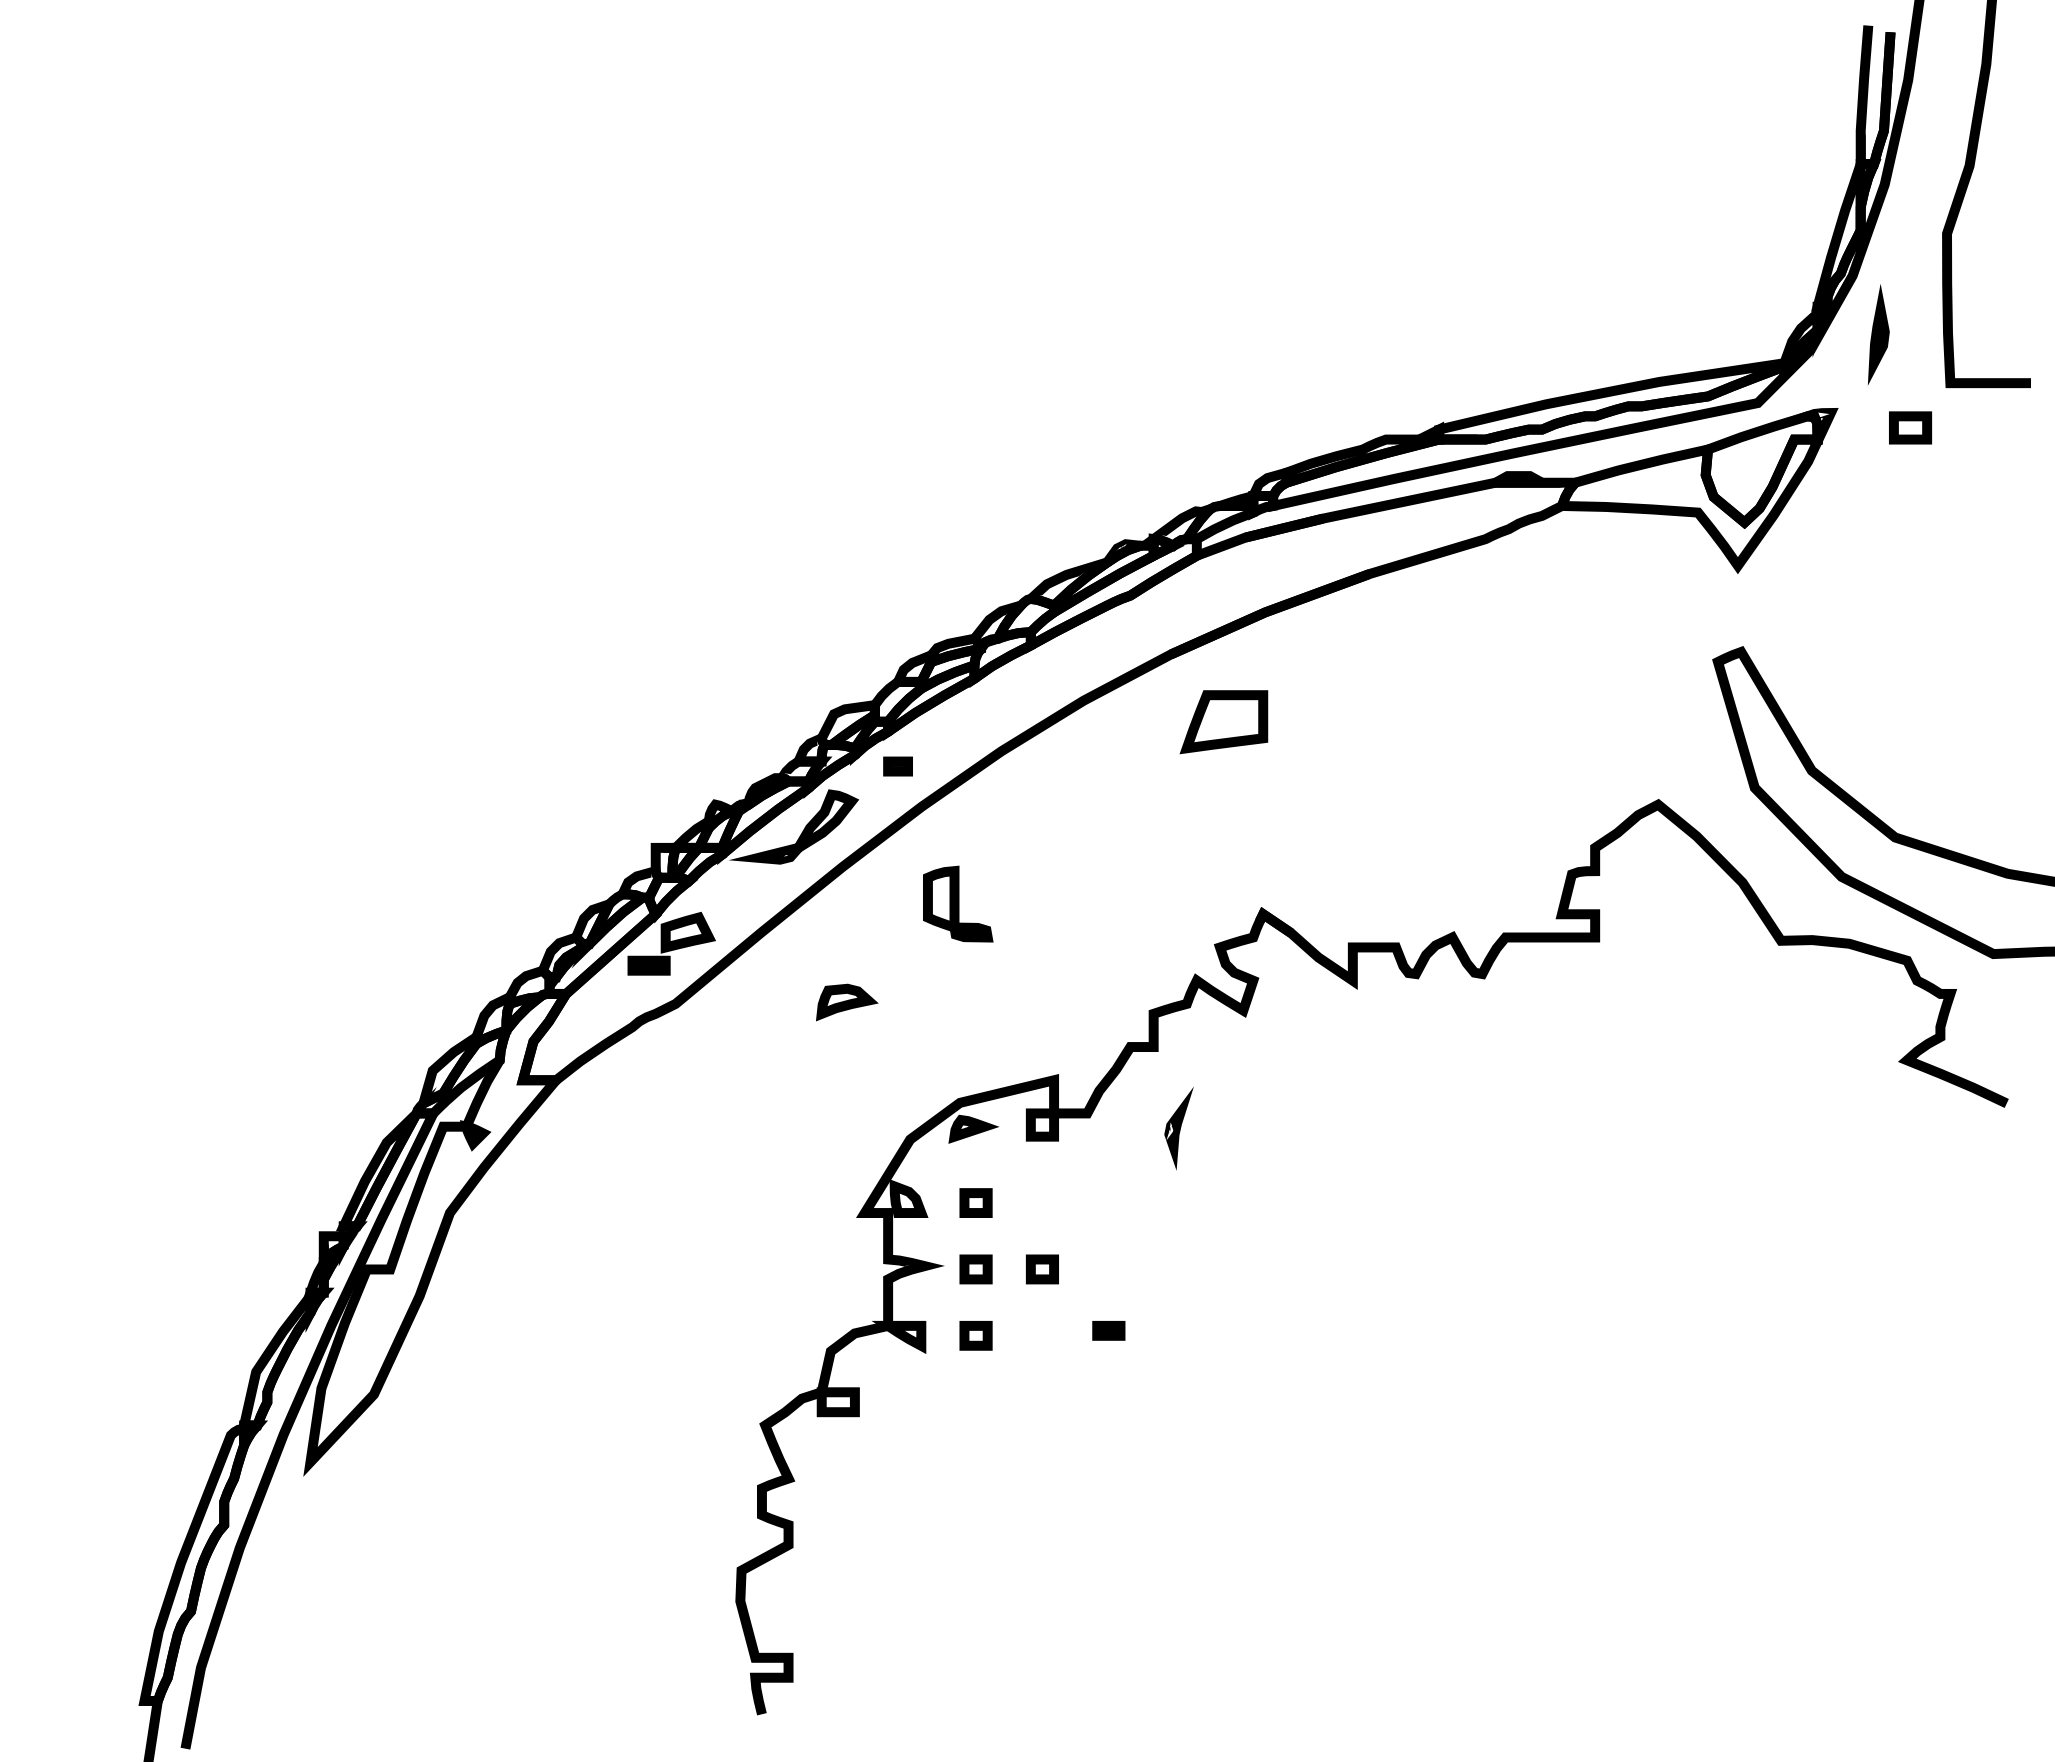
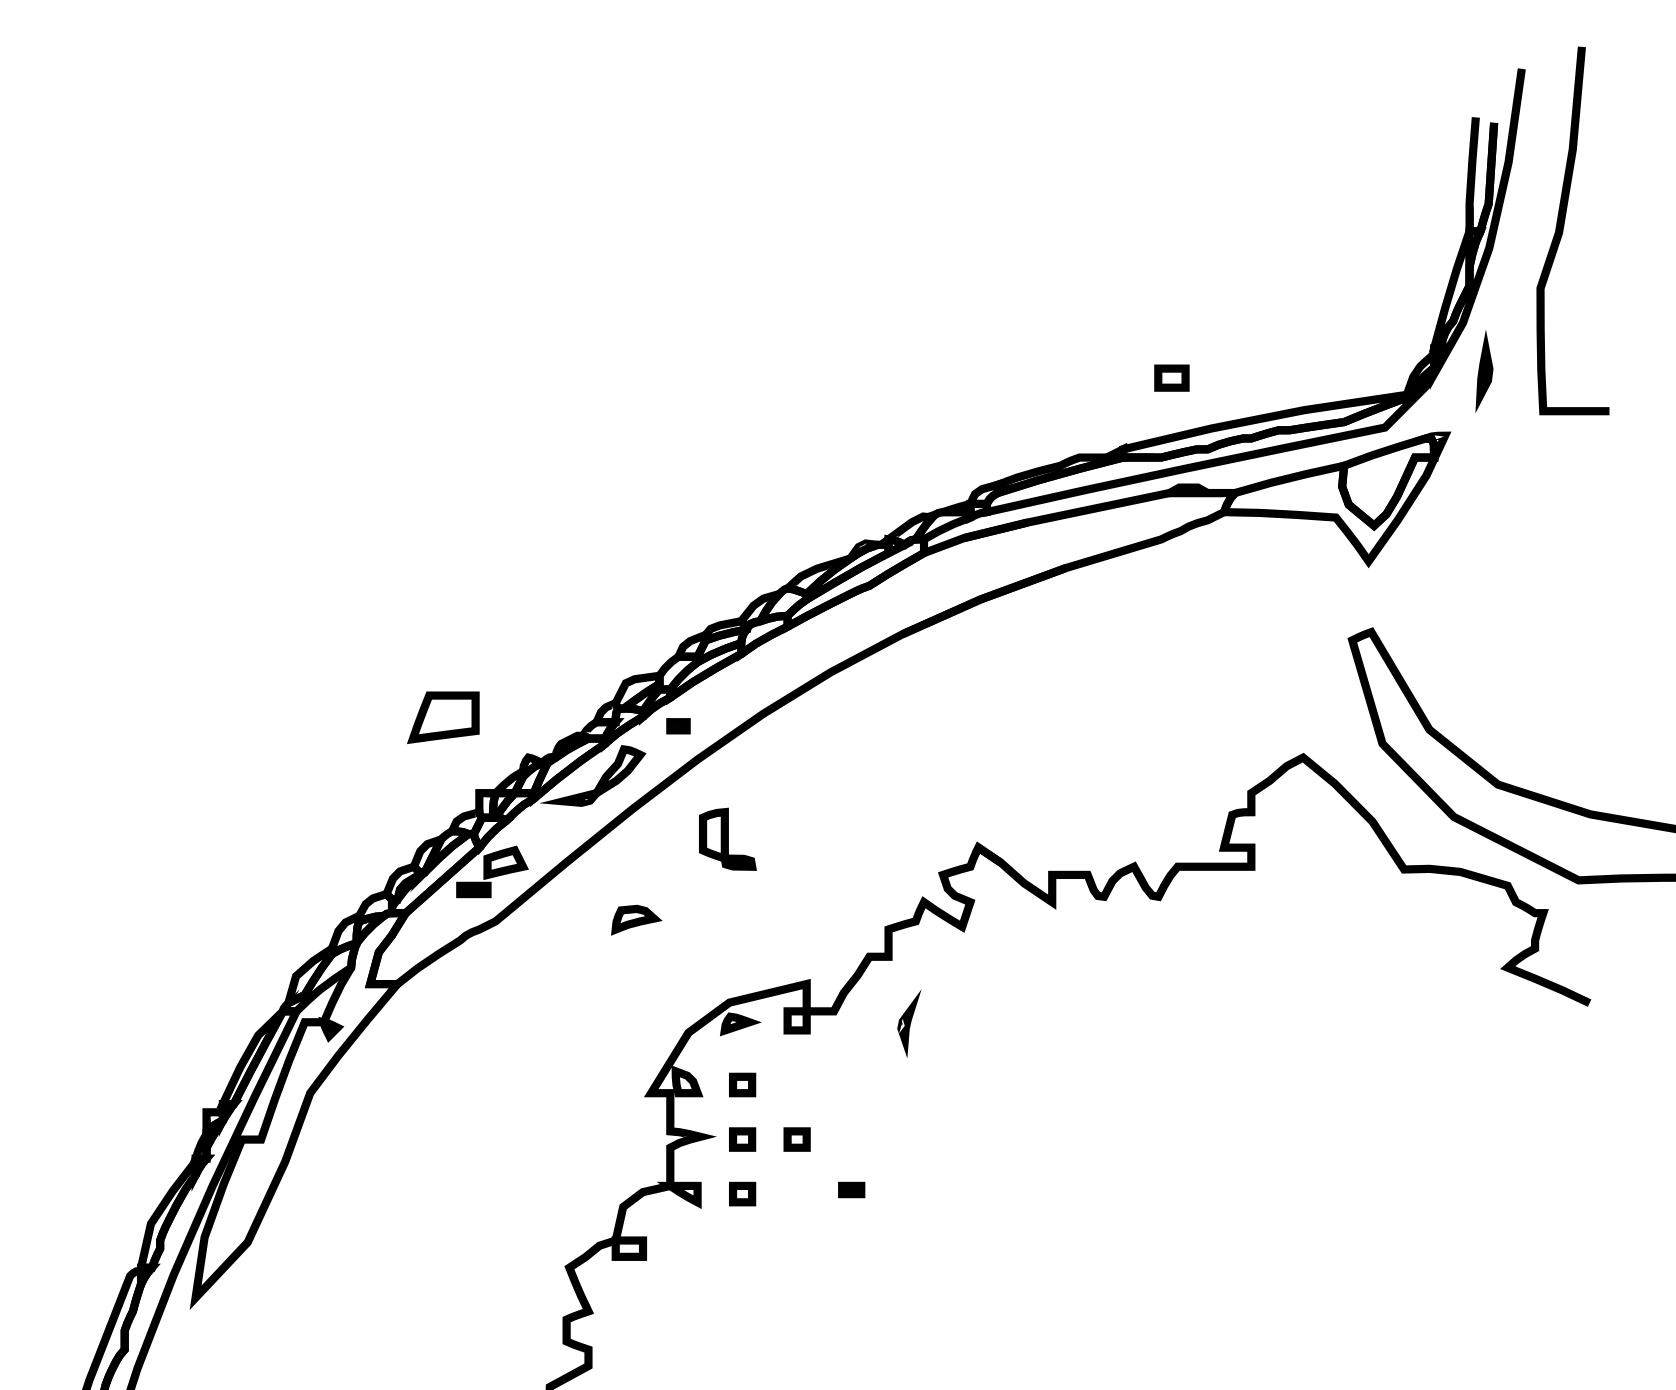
part: (1910, 427) -> (1171, 377), moved
part: (1223, 722) -> (442, 718), moved

